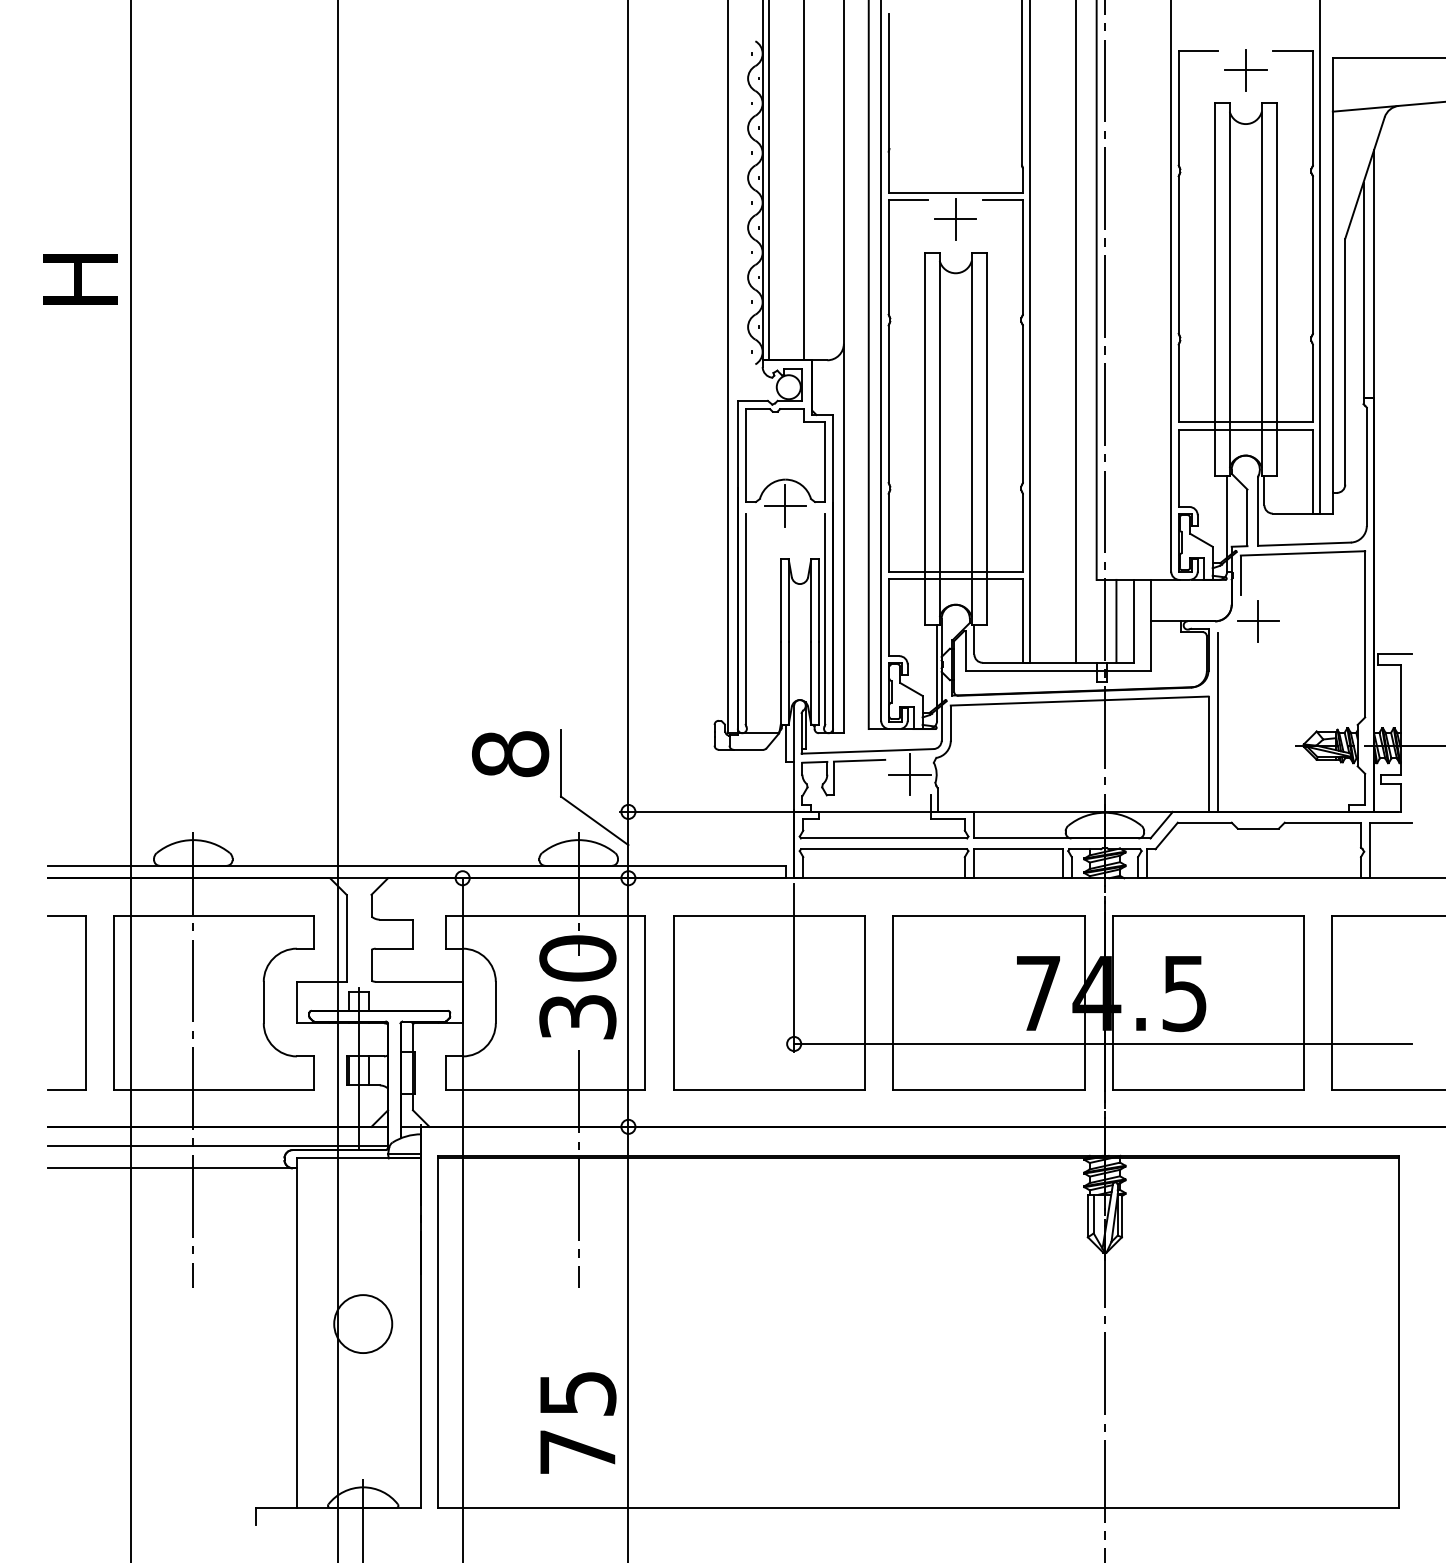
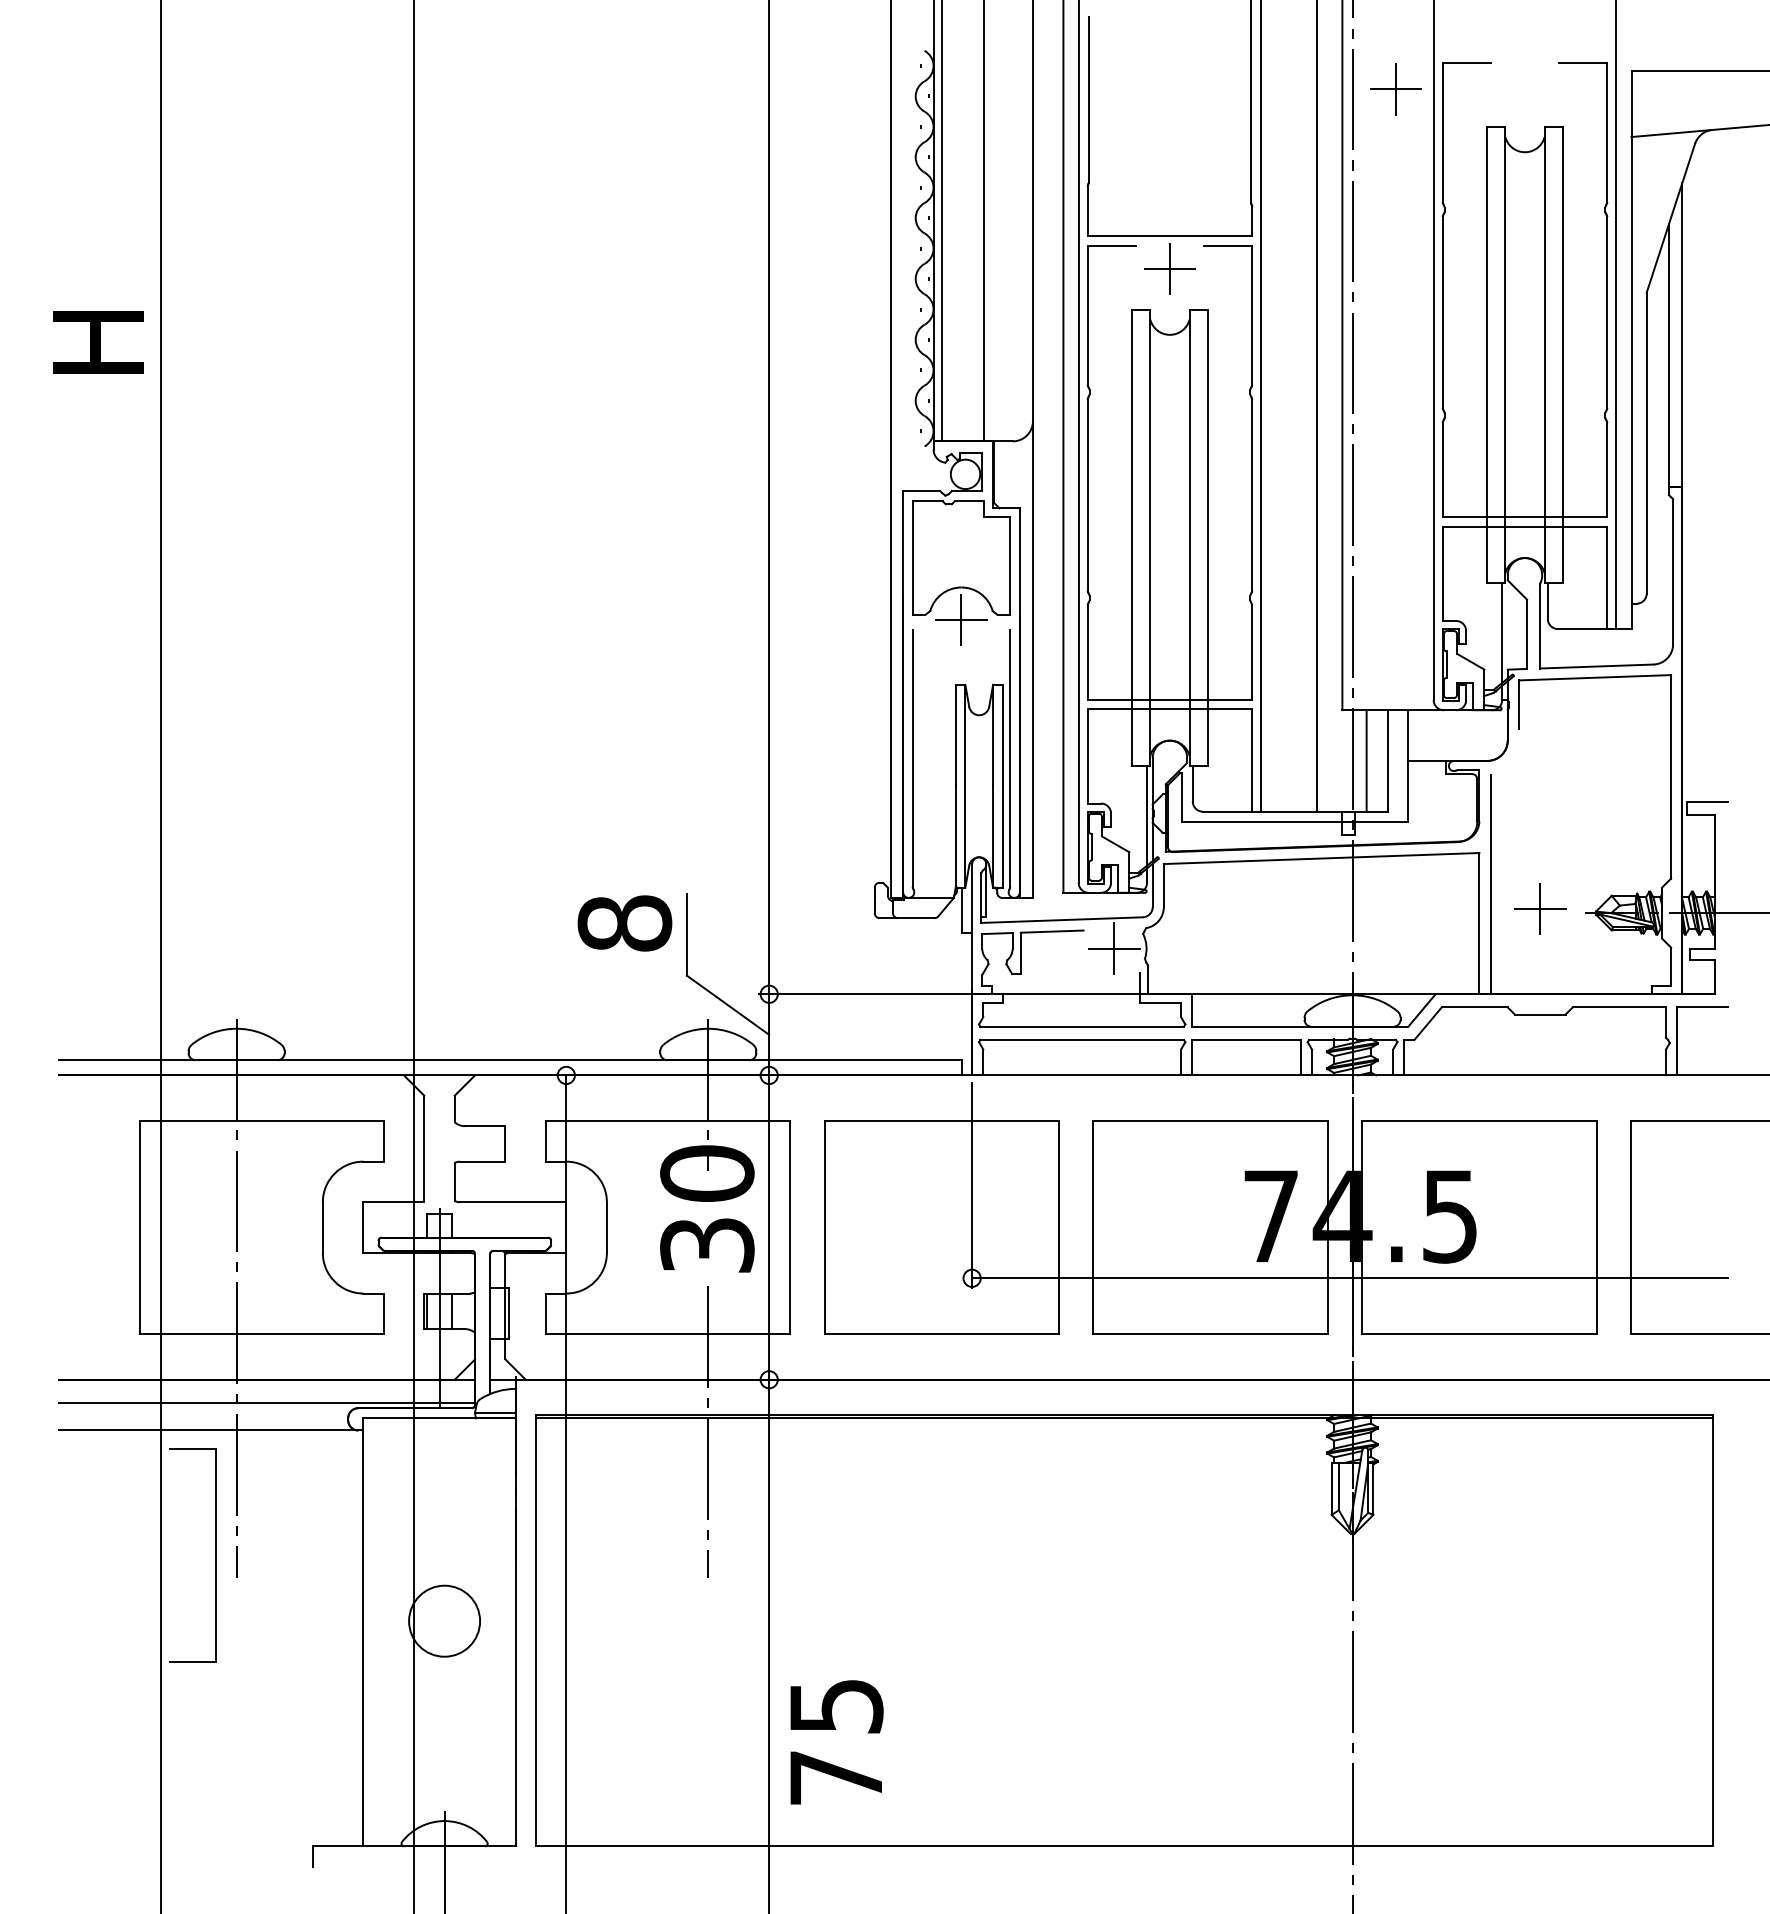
part: (1245, 70) -> (1395, 89), moved
part: (1258, 620) -> (1540, 908), moved
part: (85, 1002) -> (215, 1555), moved
text: (578, 1423) -> (836, 1742), moved

